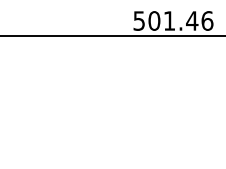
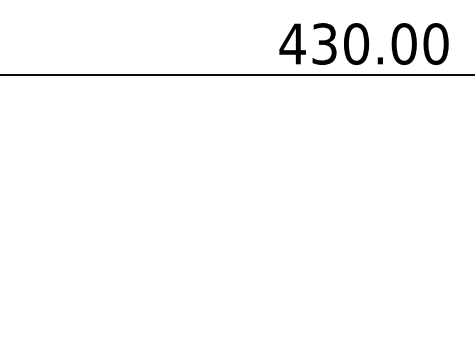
text: (173, 20) -> (364, 42), 501.46 -> 430.00

